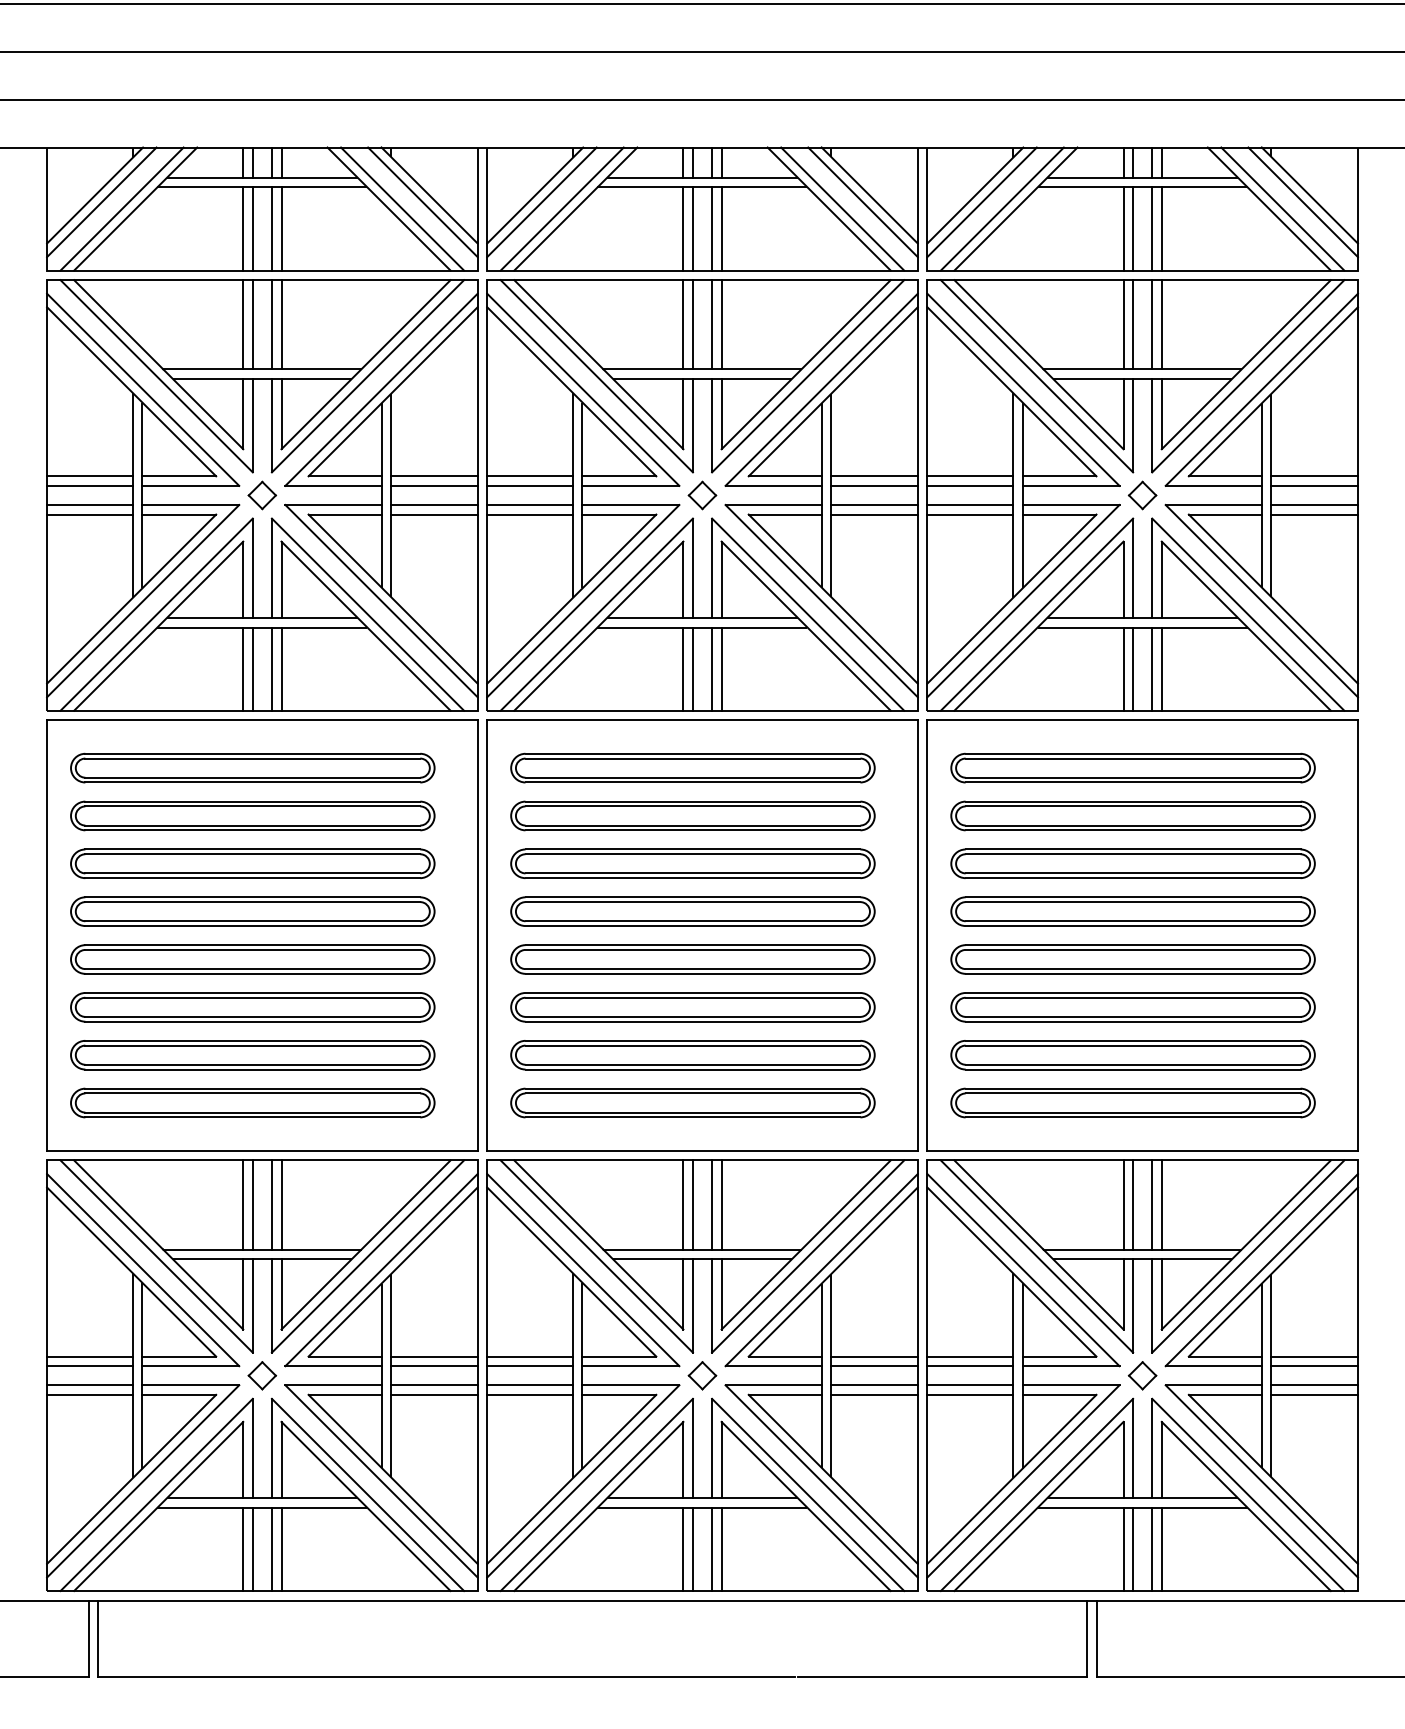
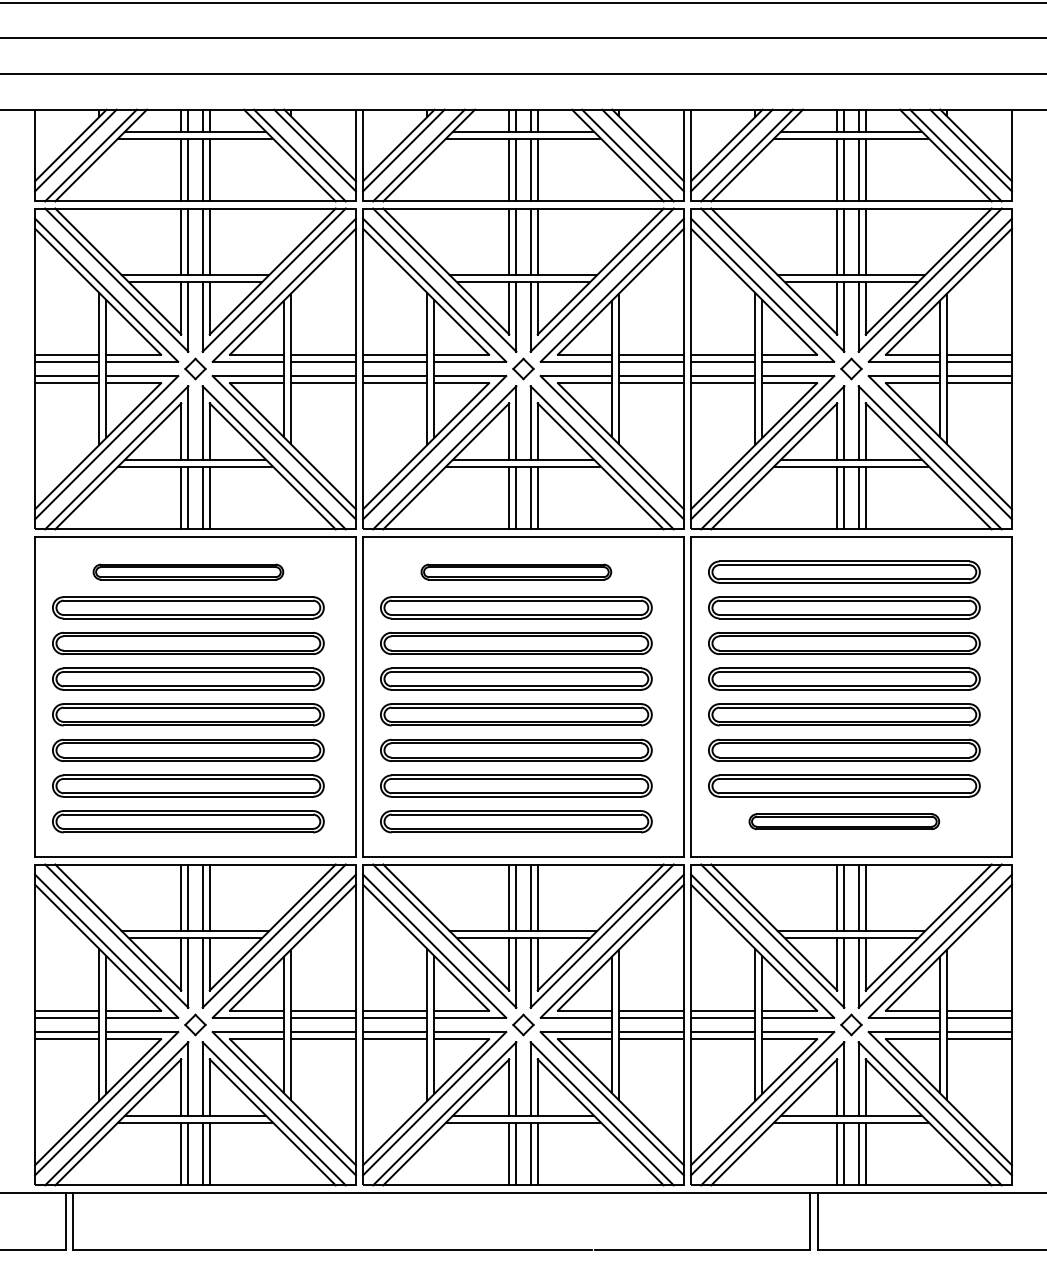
part: (252, 767) -> (188, 571), size x0.7
part: (692, 767) -> (516, 571), size x0.7
part: (1132, 1102) -> (843, 821), size x0.7

